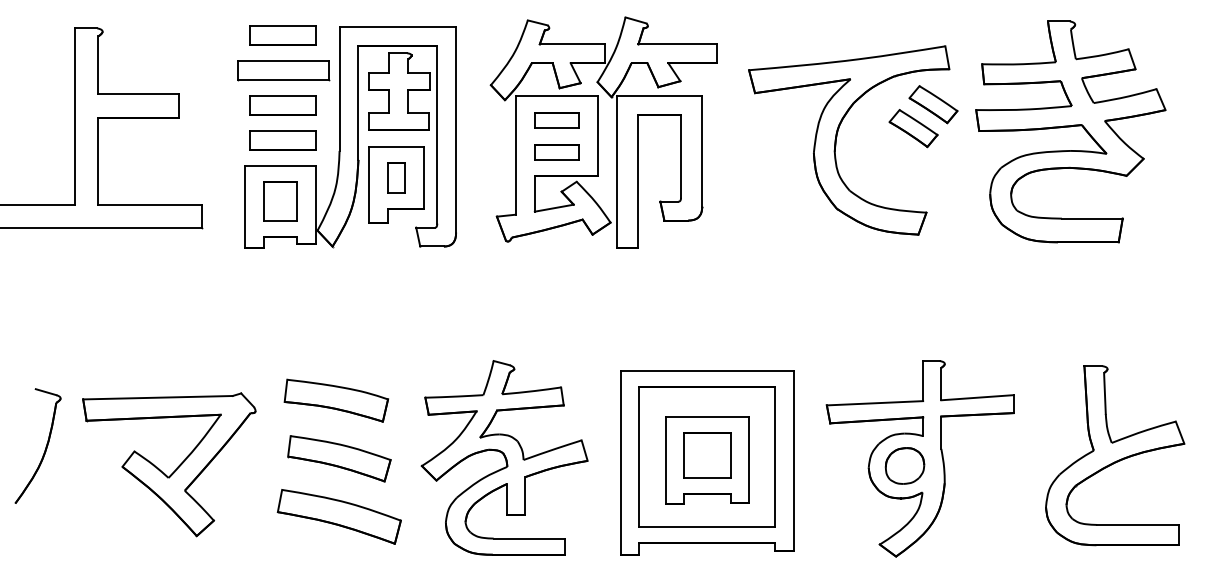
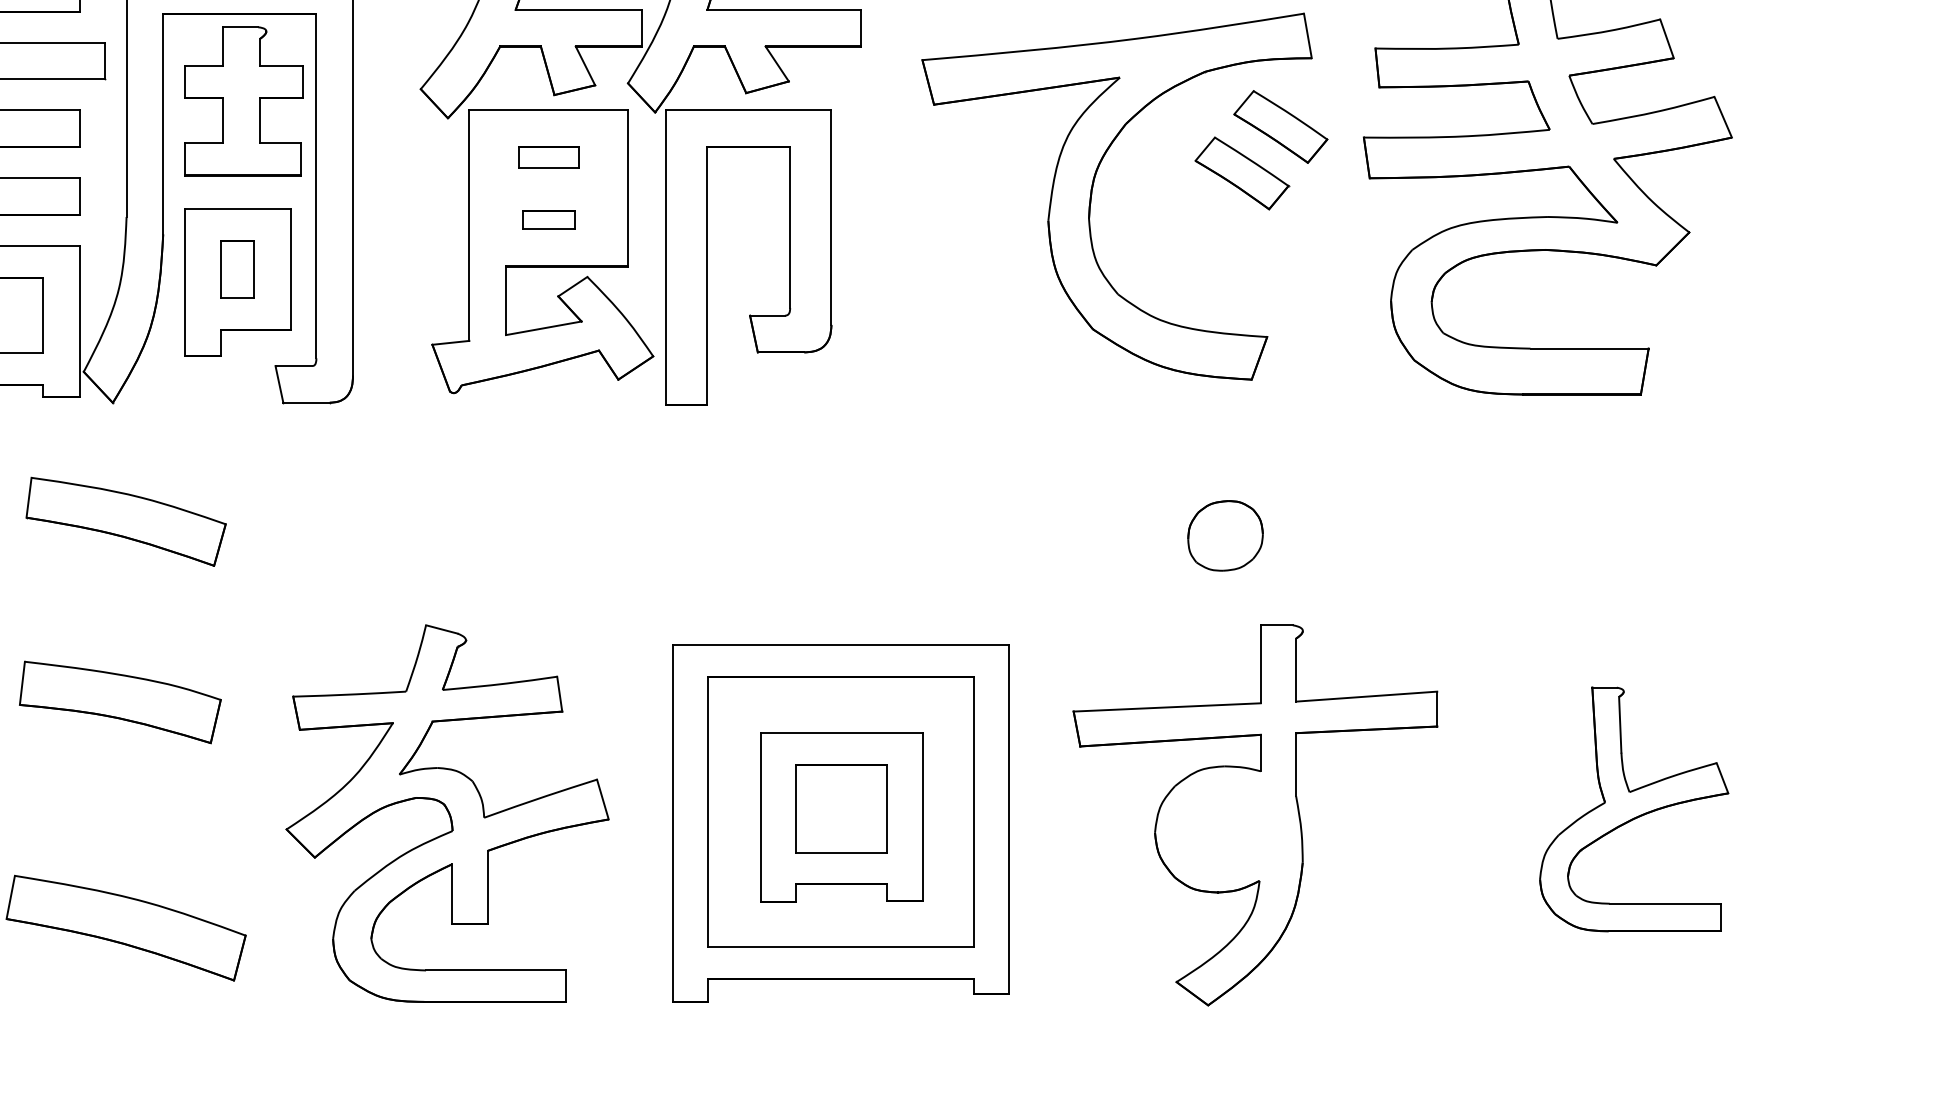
part: (556, 120) -> (548, 157), size x0.7
part: (556, 152) -> (548, 220), size x0.6
part: (1115, 455) -> (1634, 808), size x0.7
part: (339, 458) -> (126, 521), moved
part: (904, 465) -> (1224, 534), moved

